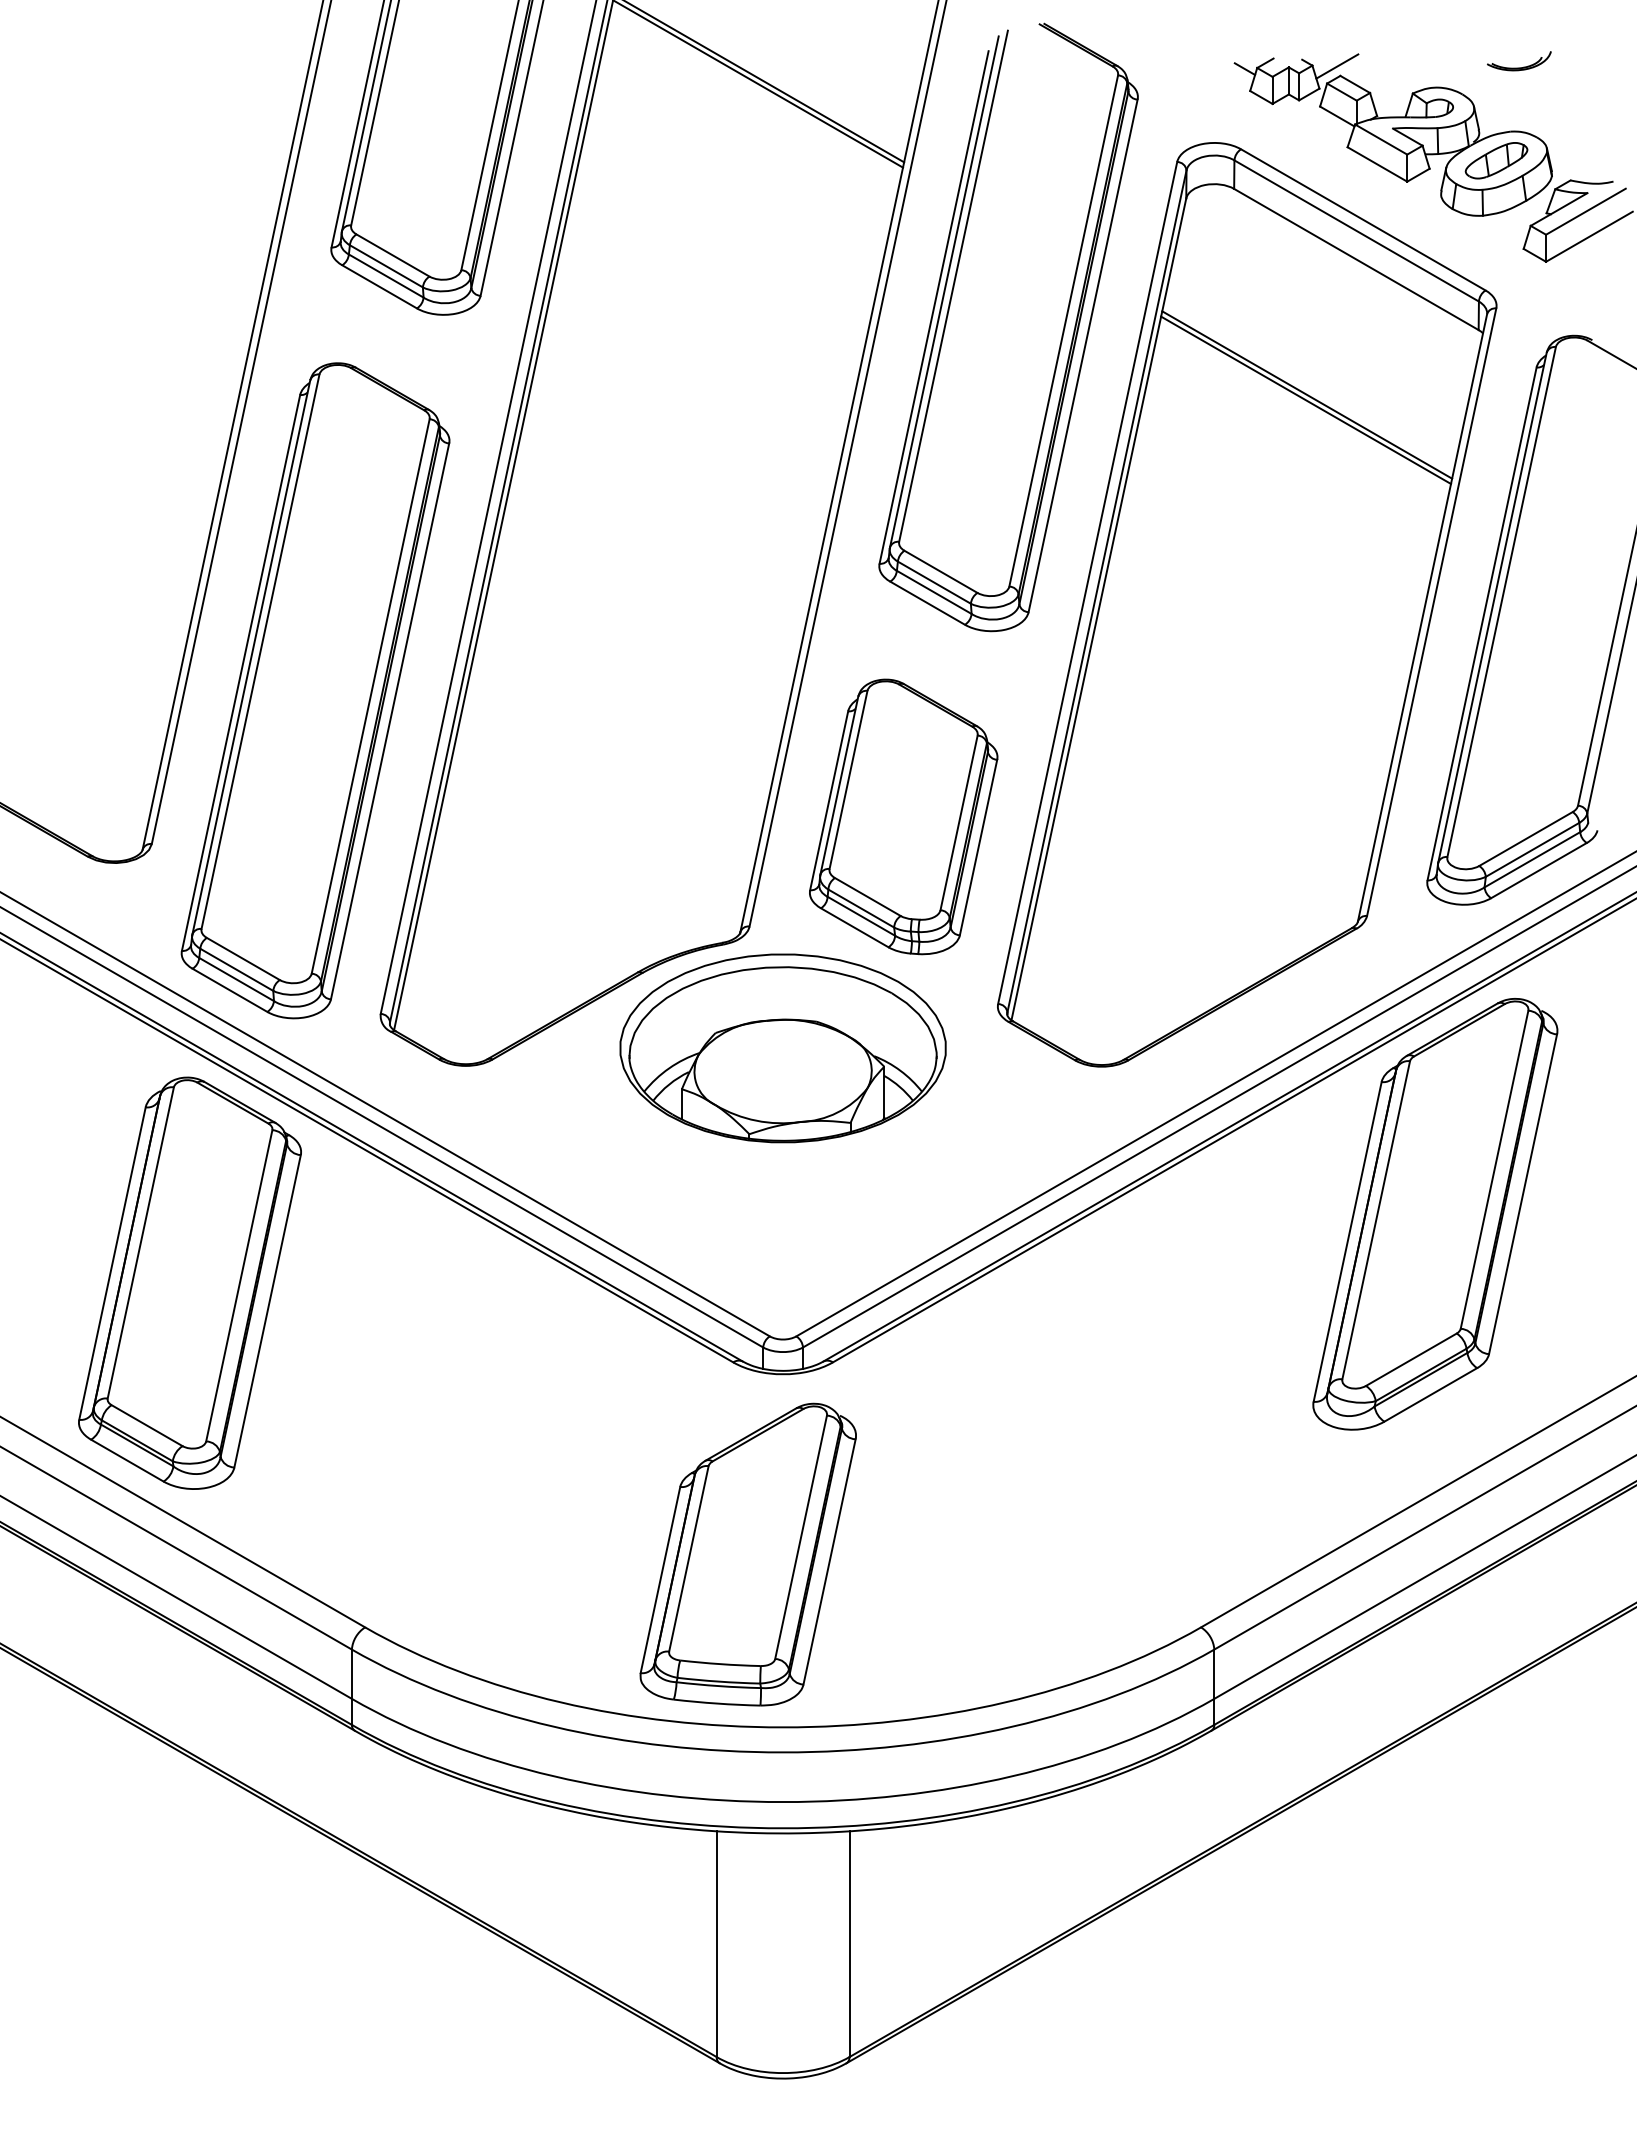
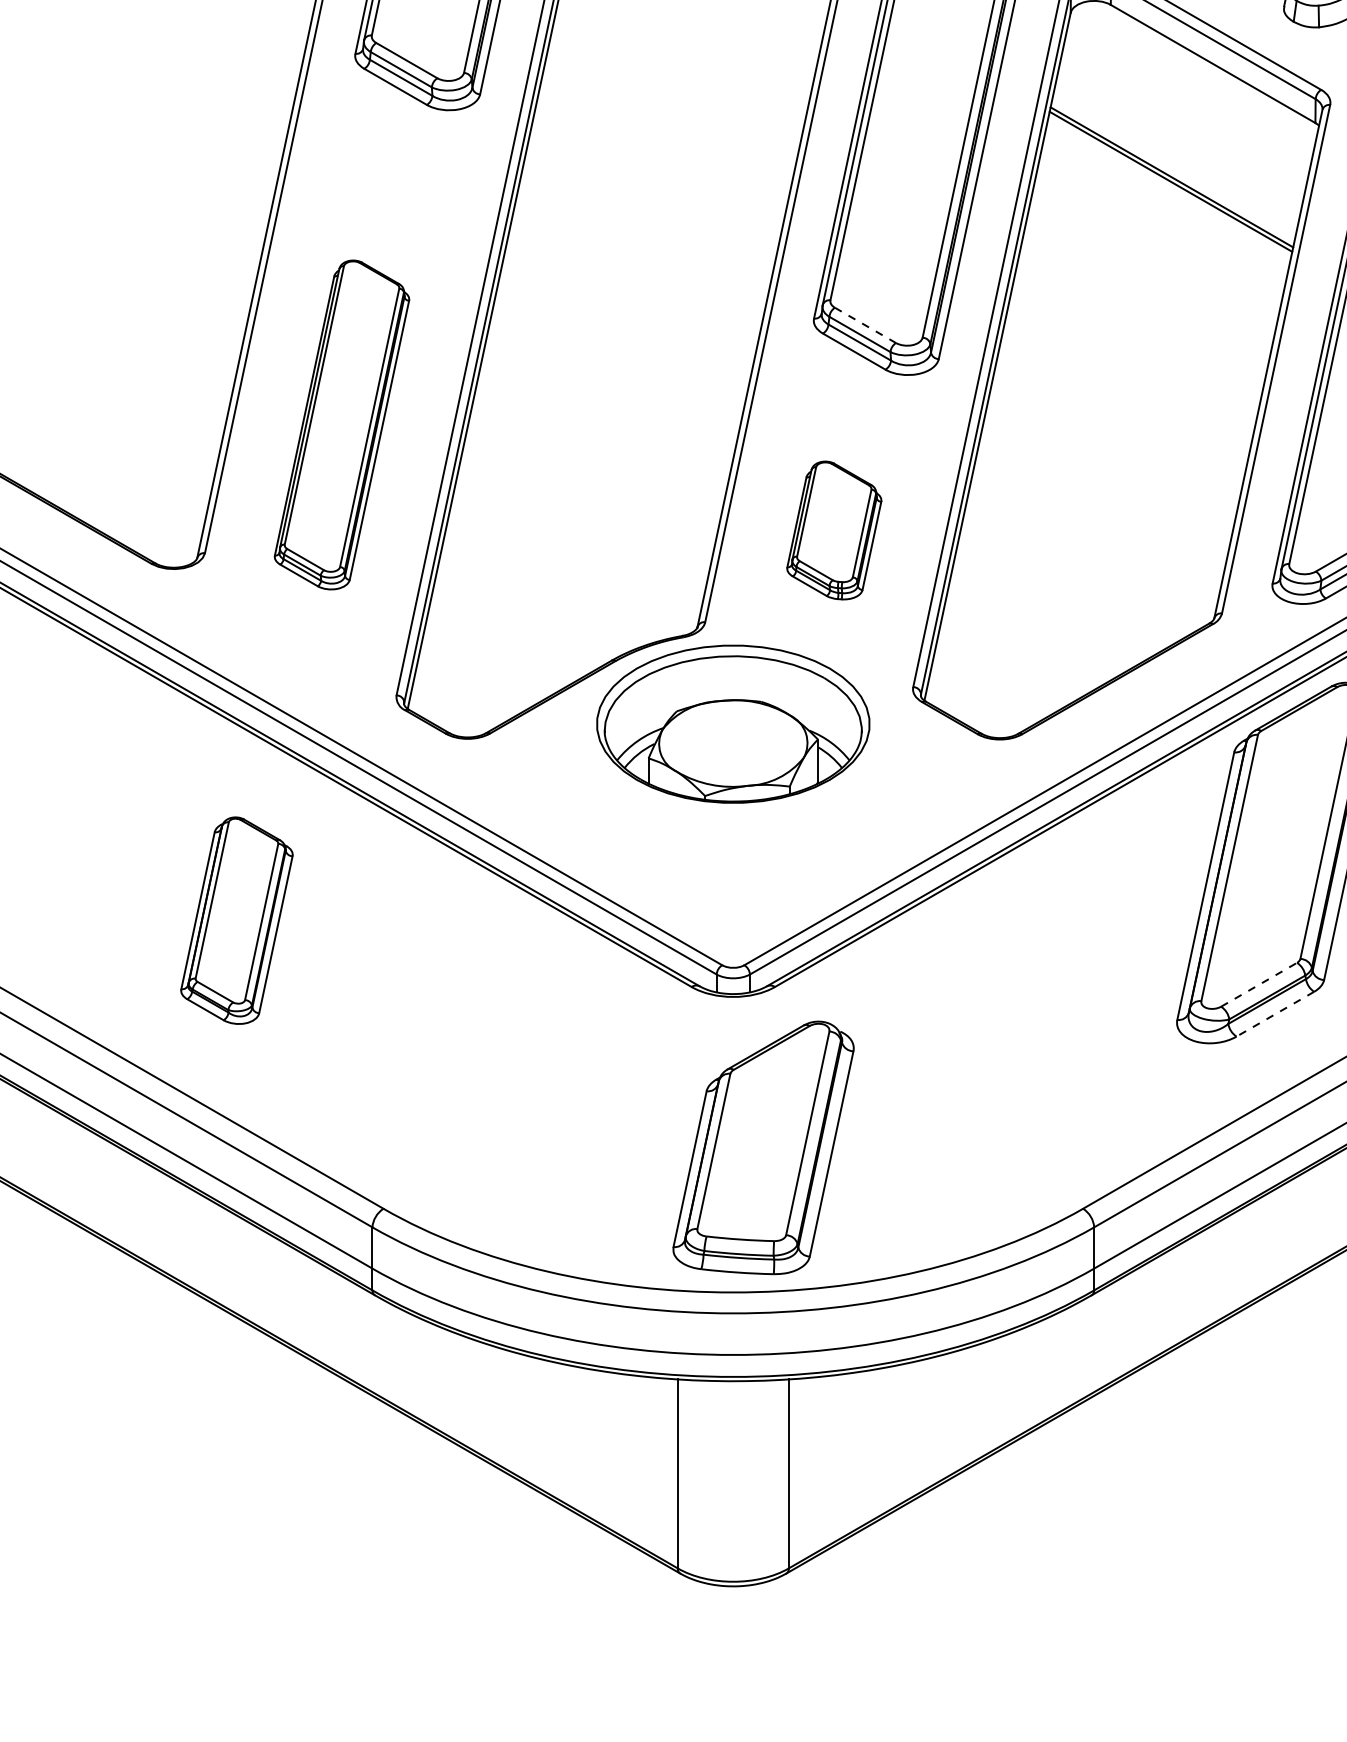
line: (941, 572) -> (865, 325), solid -> dashed
part: (315, 690) -> (341, 424), size x0.6
part: (903, 816) -> (834, 530), size x0.6
part: (189, 1282) -> (236, 920), size x0.6
line: (1411, 1359) -> (1259, 984), solid -> dashed
line: (1430, 1394) -> (1275, 1013), solid -> dashed
part: (747, 1554) -> (762, 1147), moved

